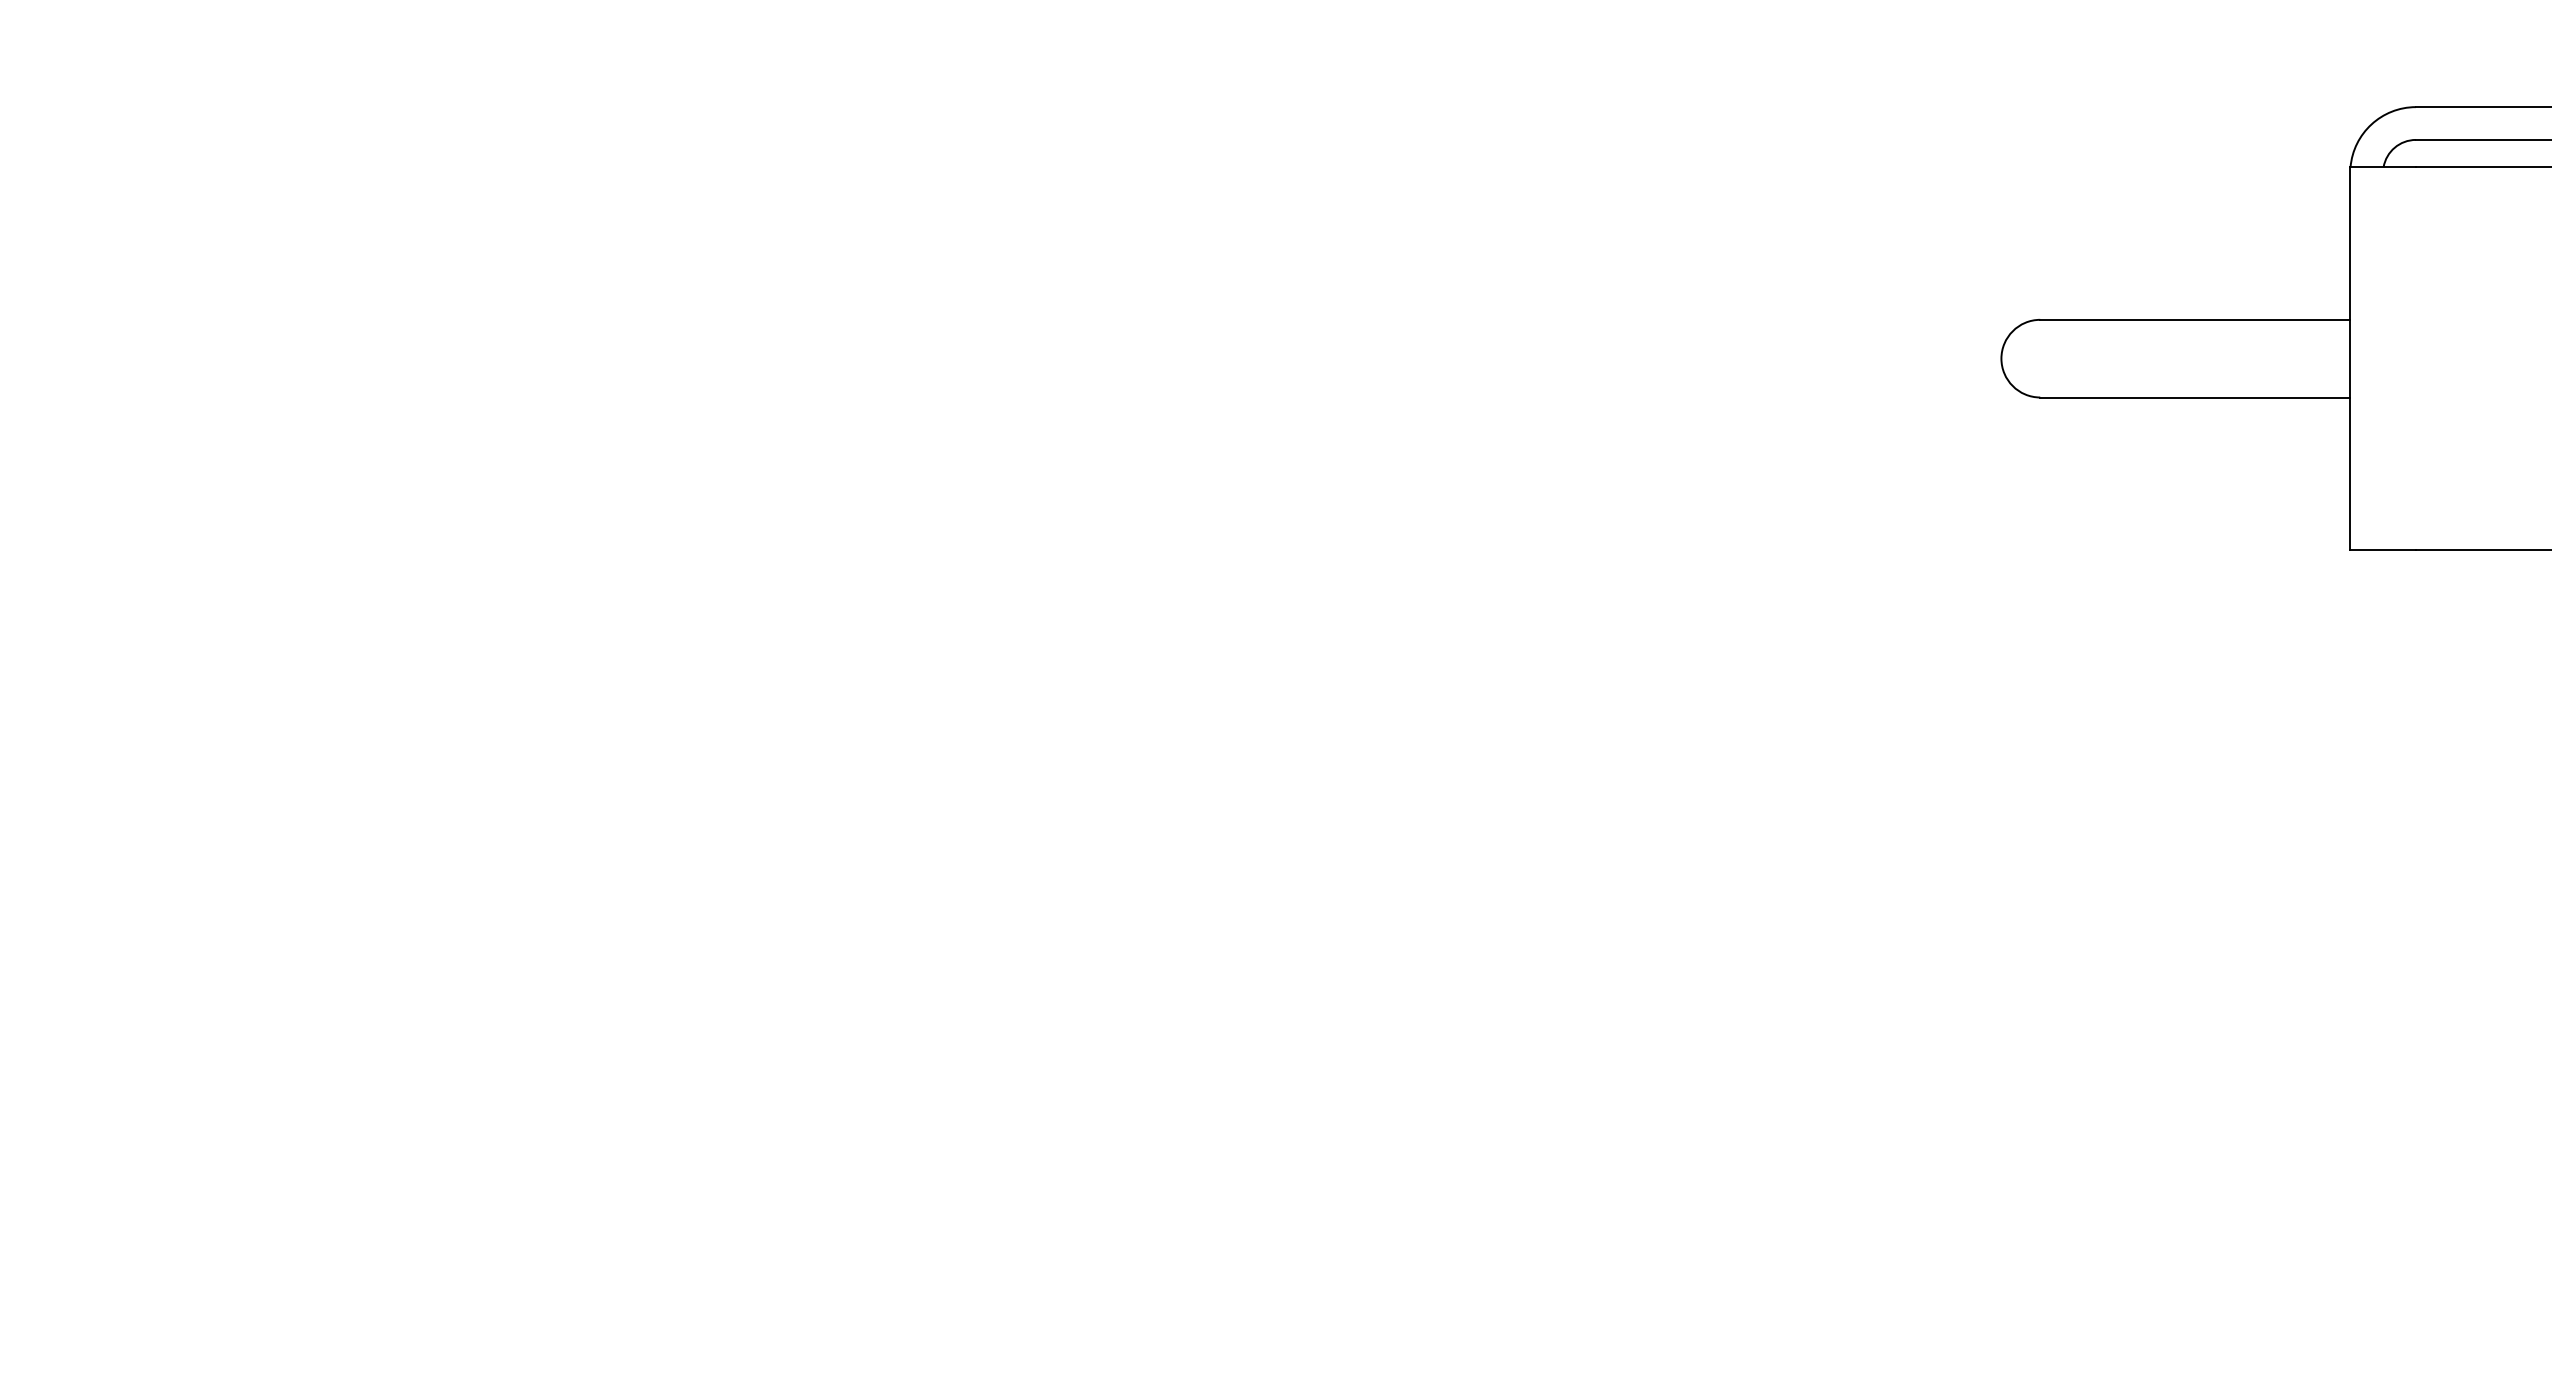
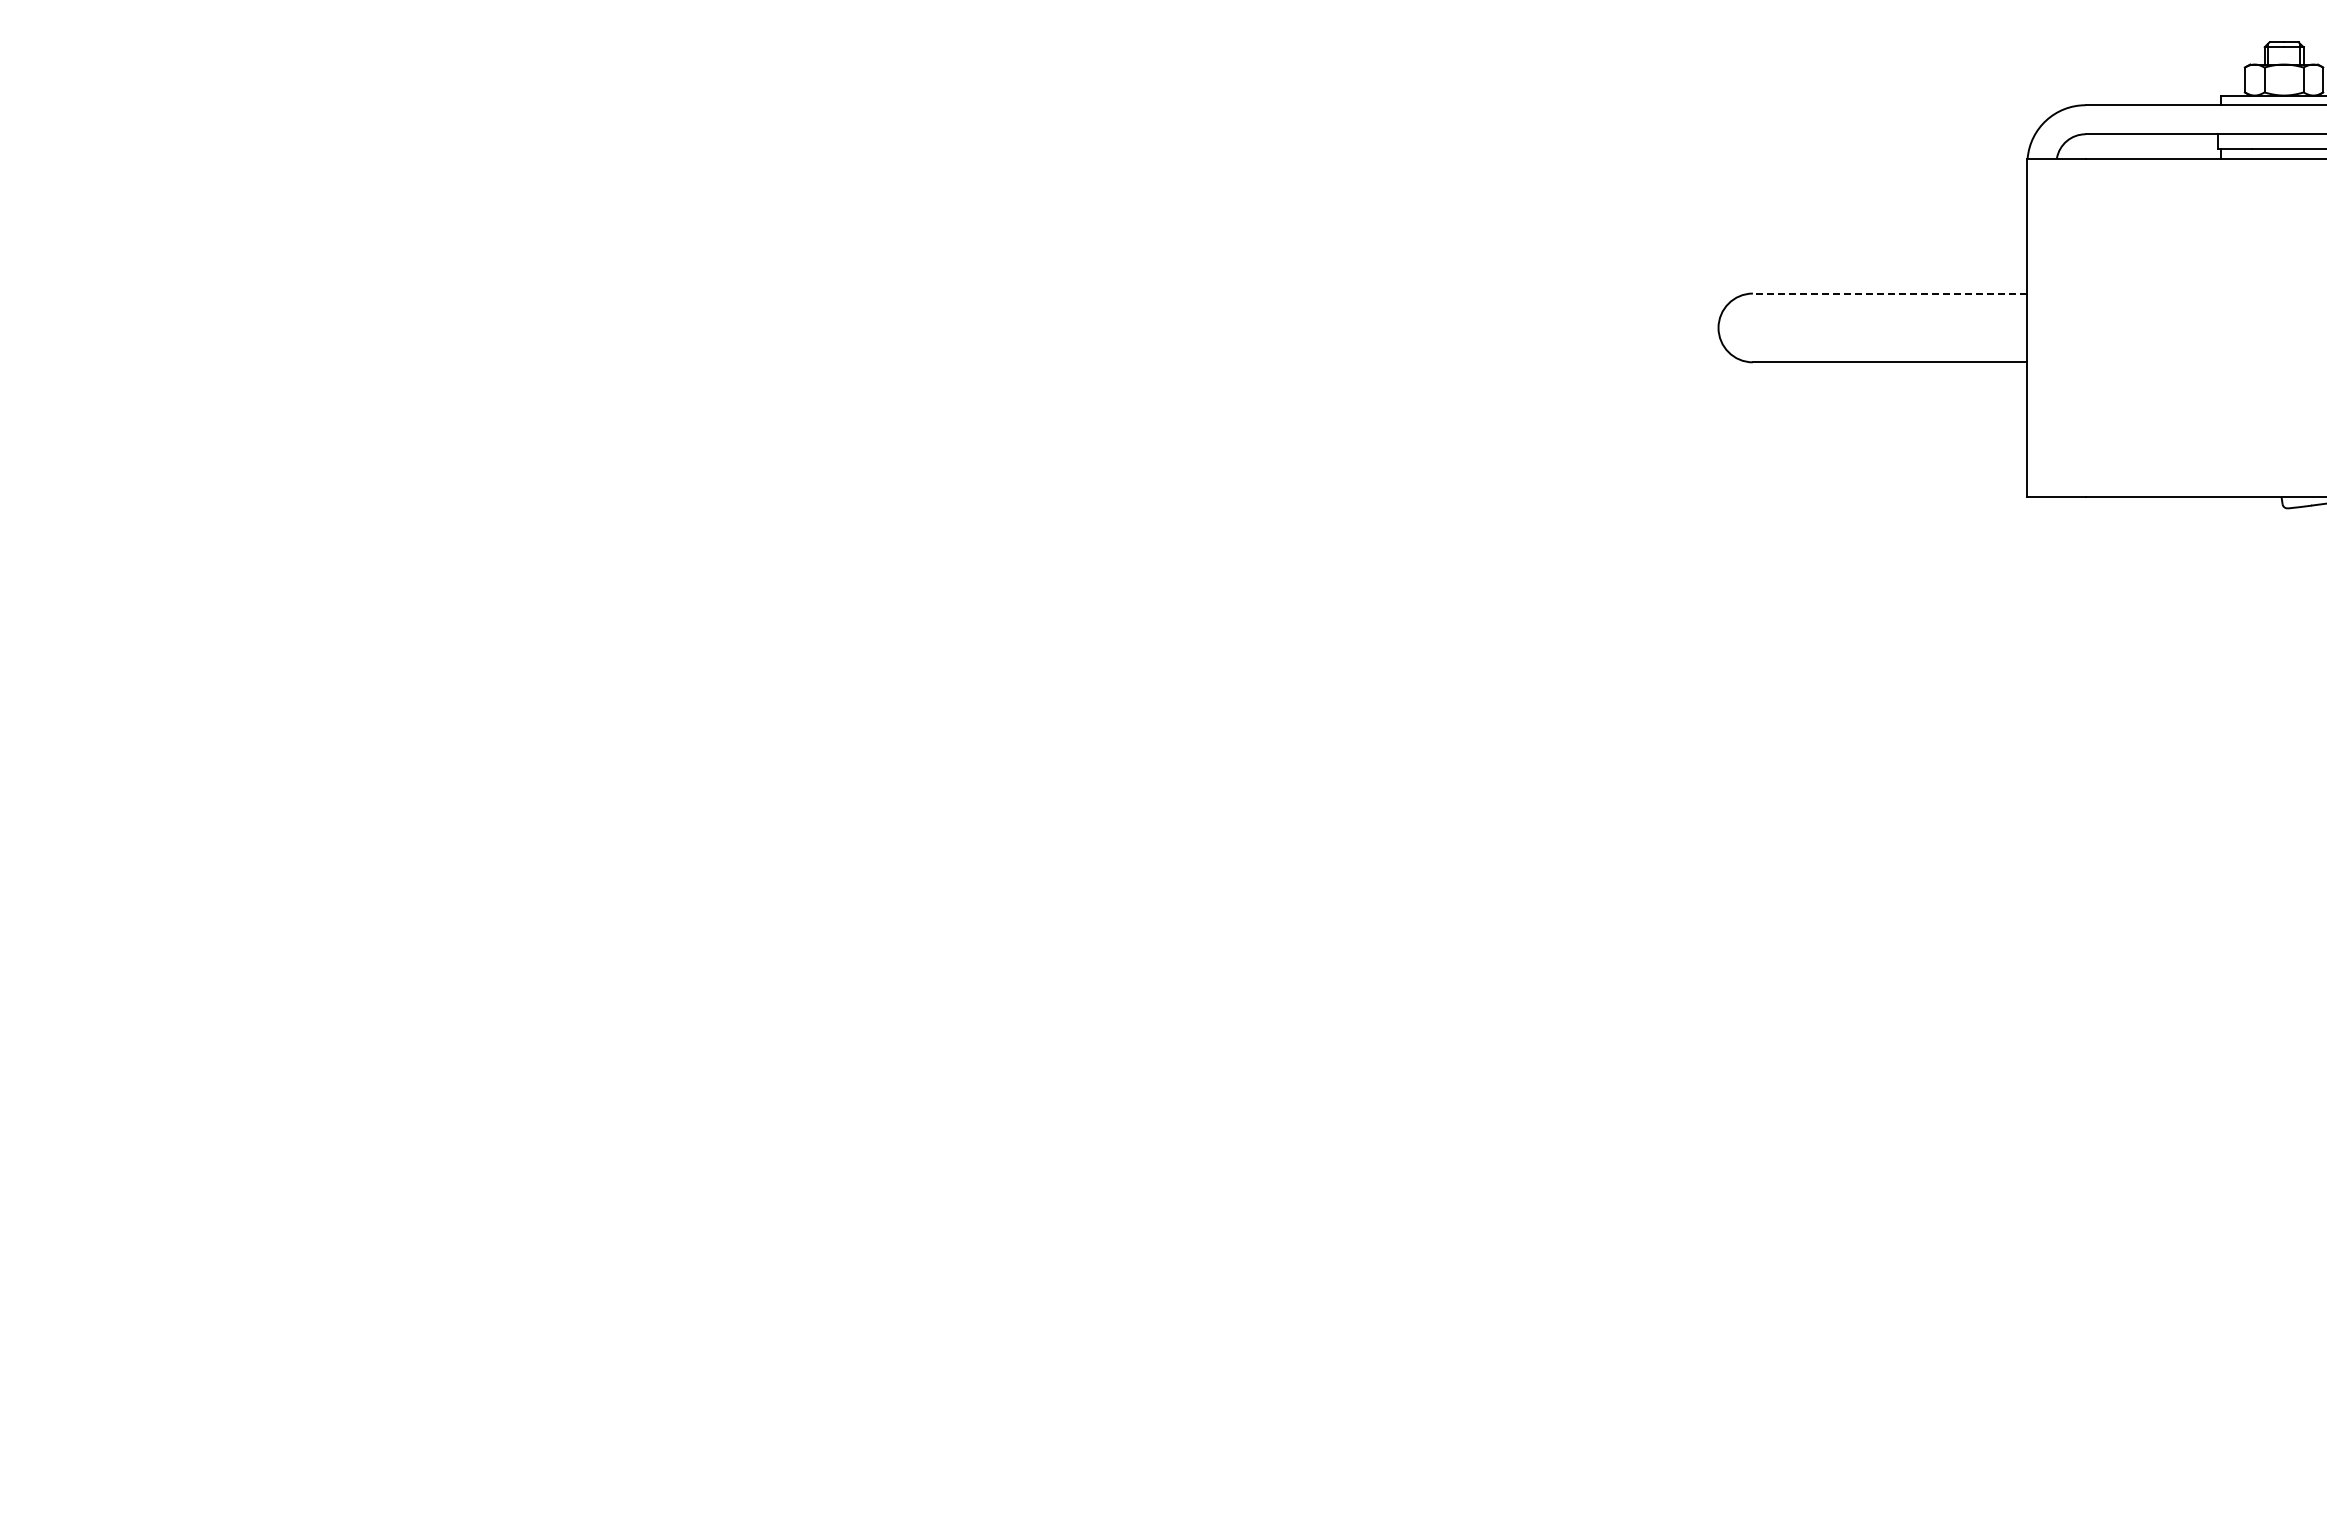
line: (2194, 319) -> (1889, 293), solid -> dashed

